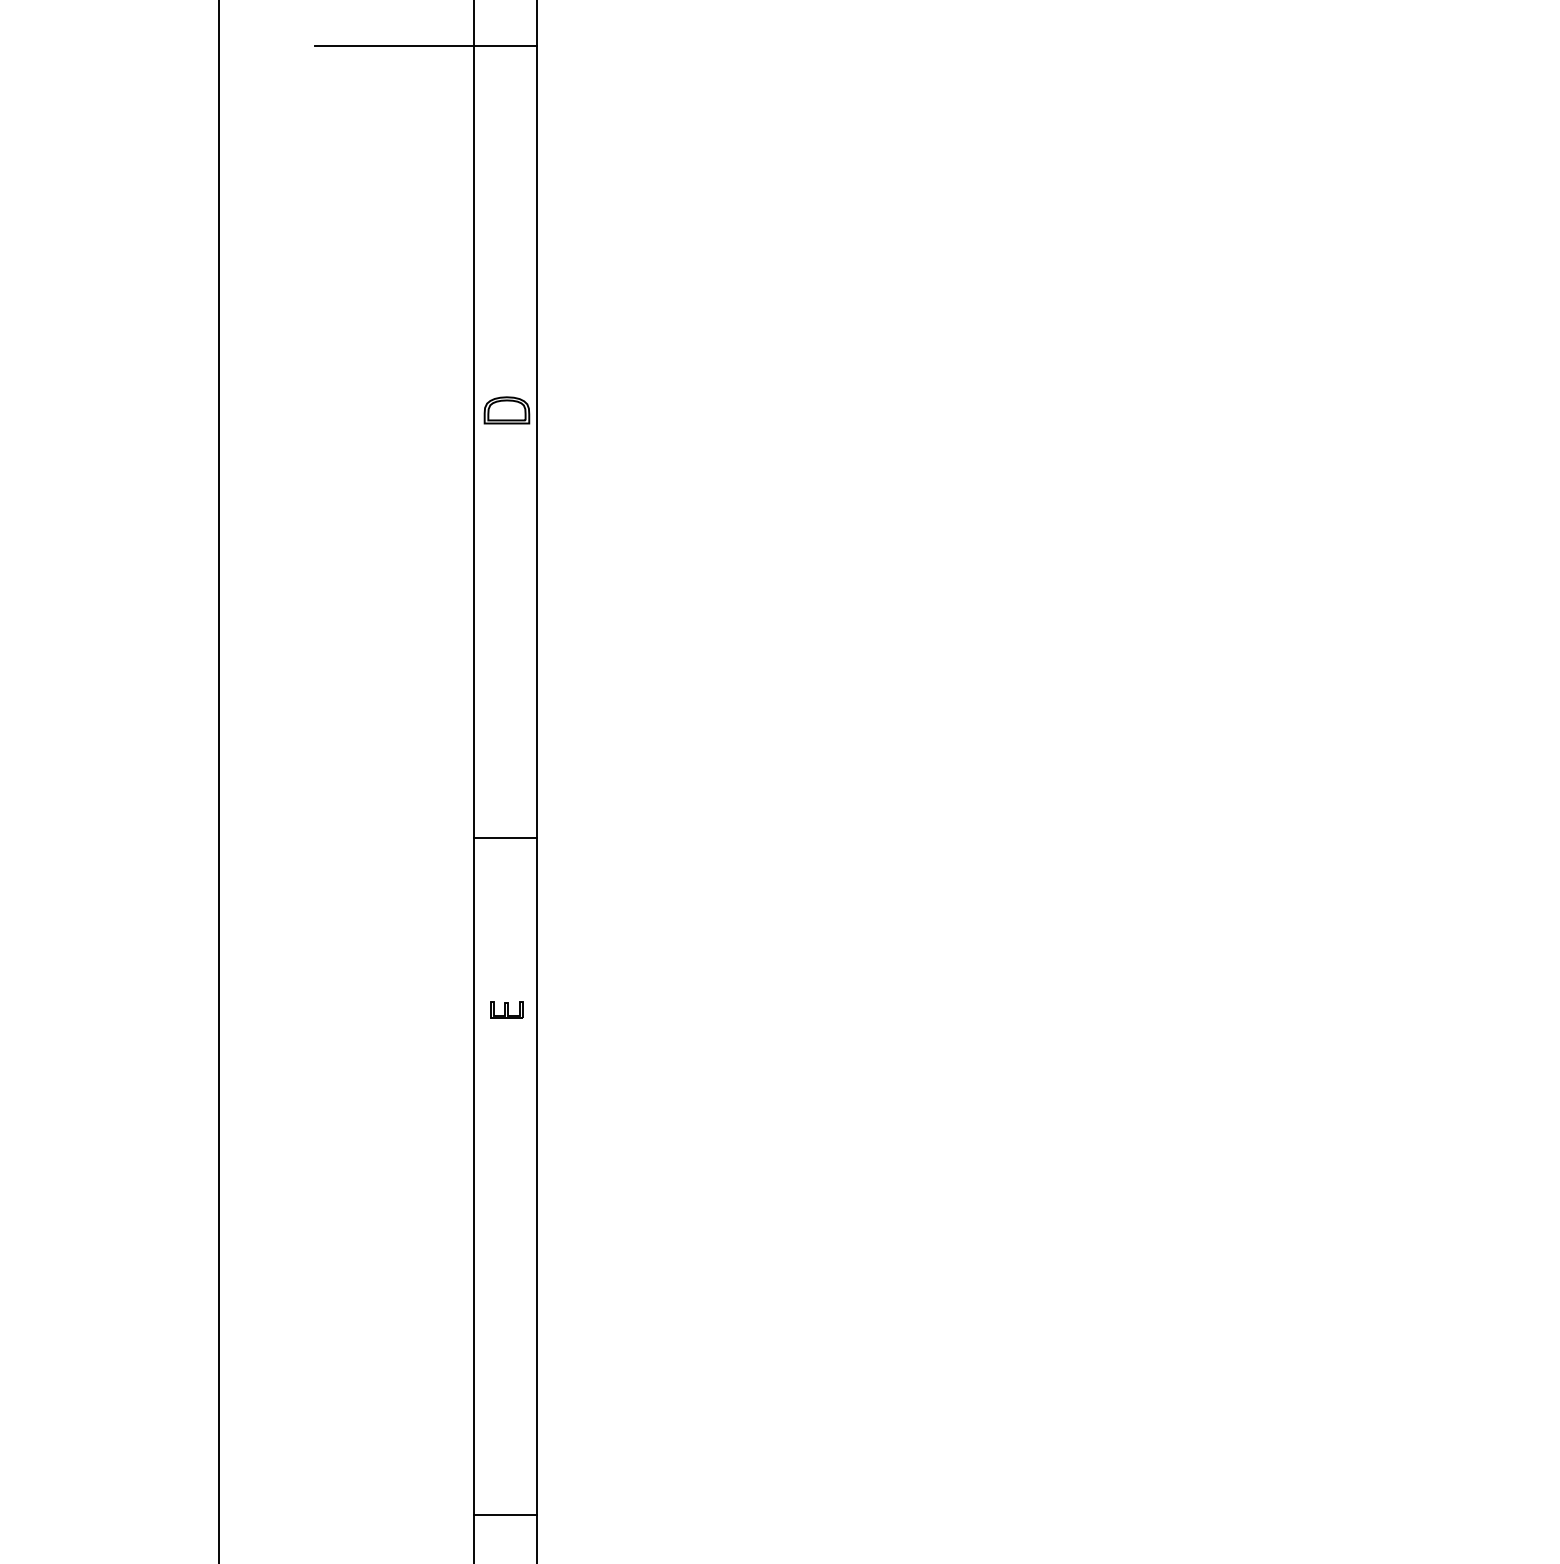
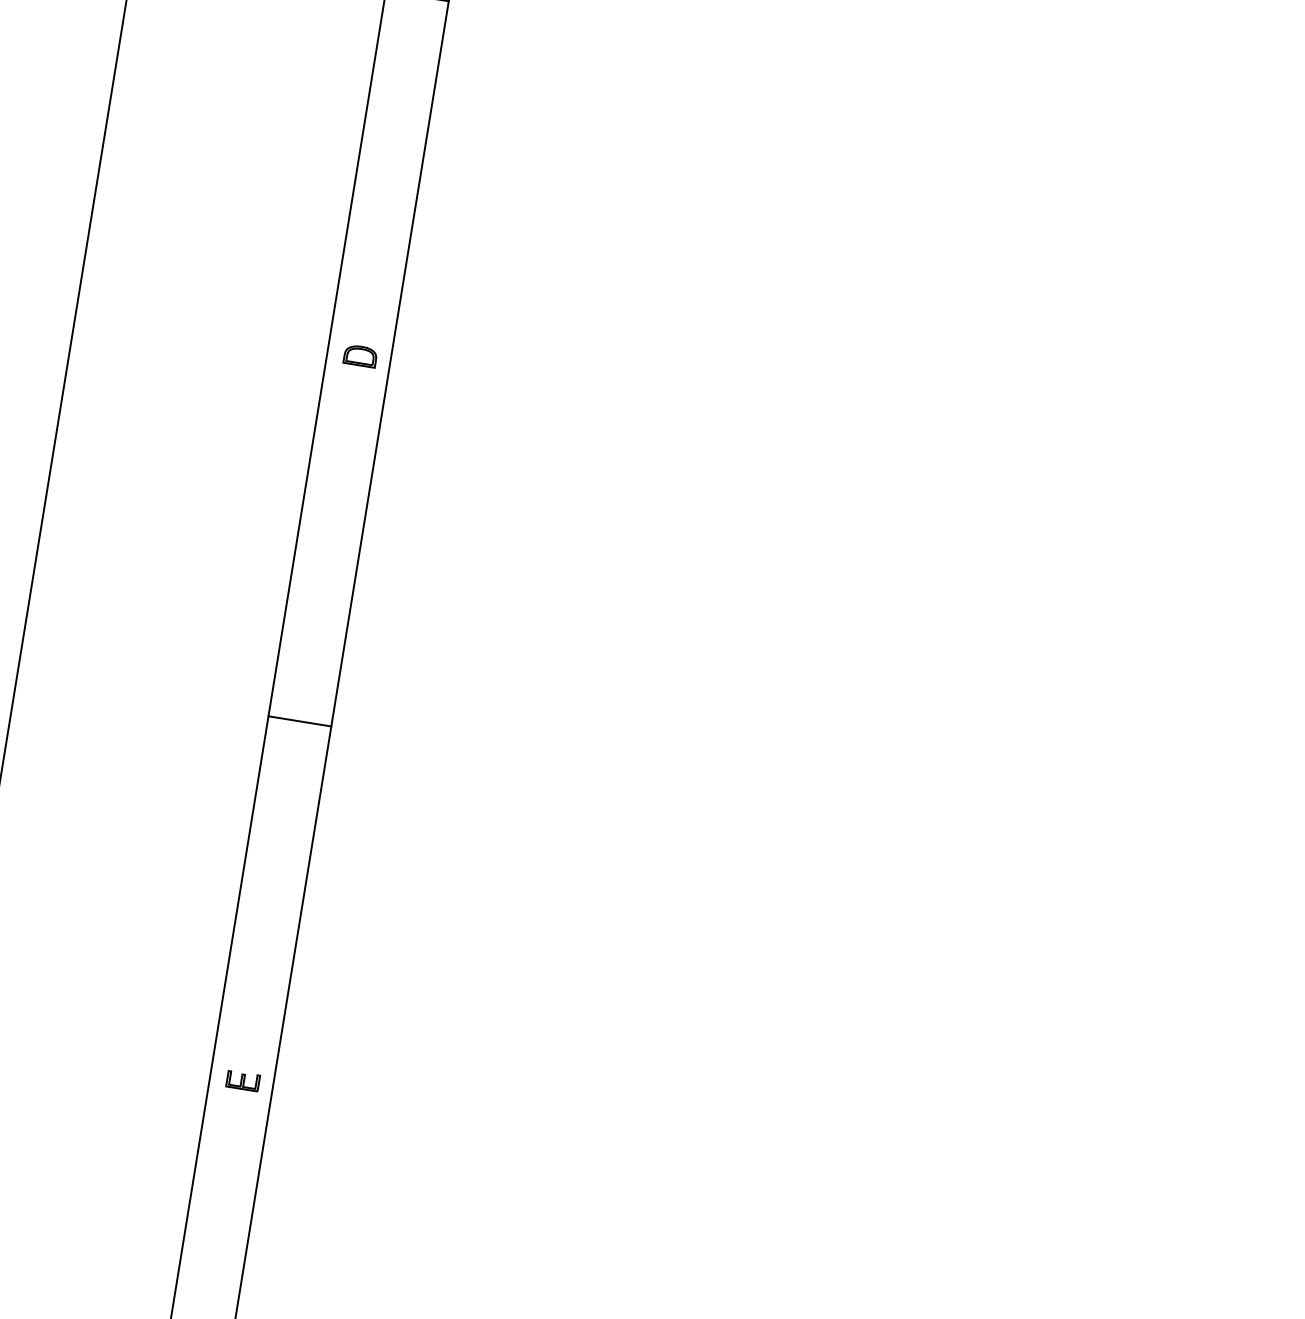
part: (506, 410) -> (360, 356), size x0.71
line: (505, 837) -> (299, 721), moved
part: (506, 1009) -> (242, 1080), moved

